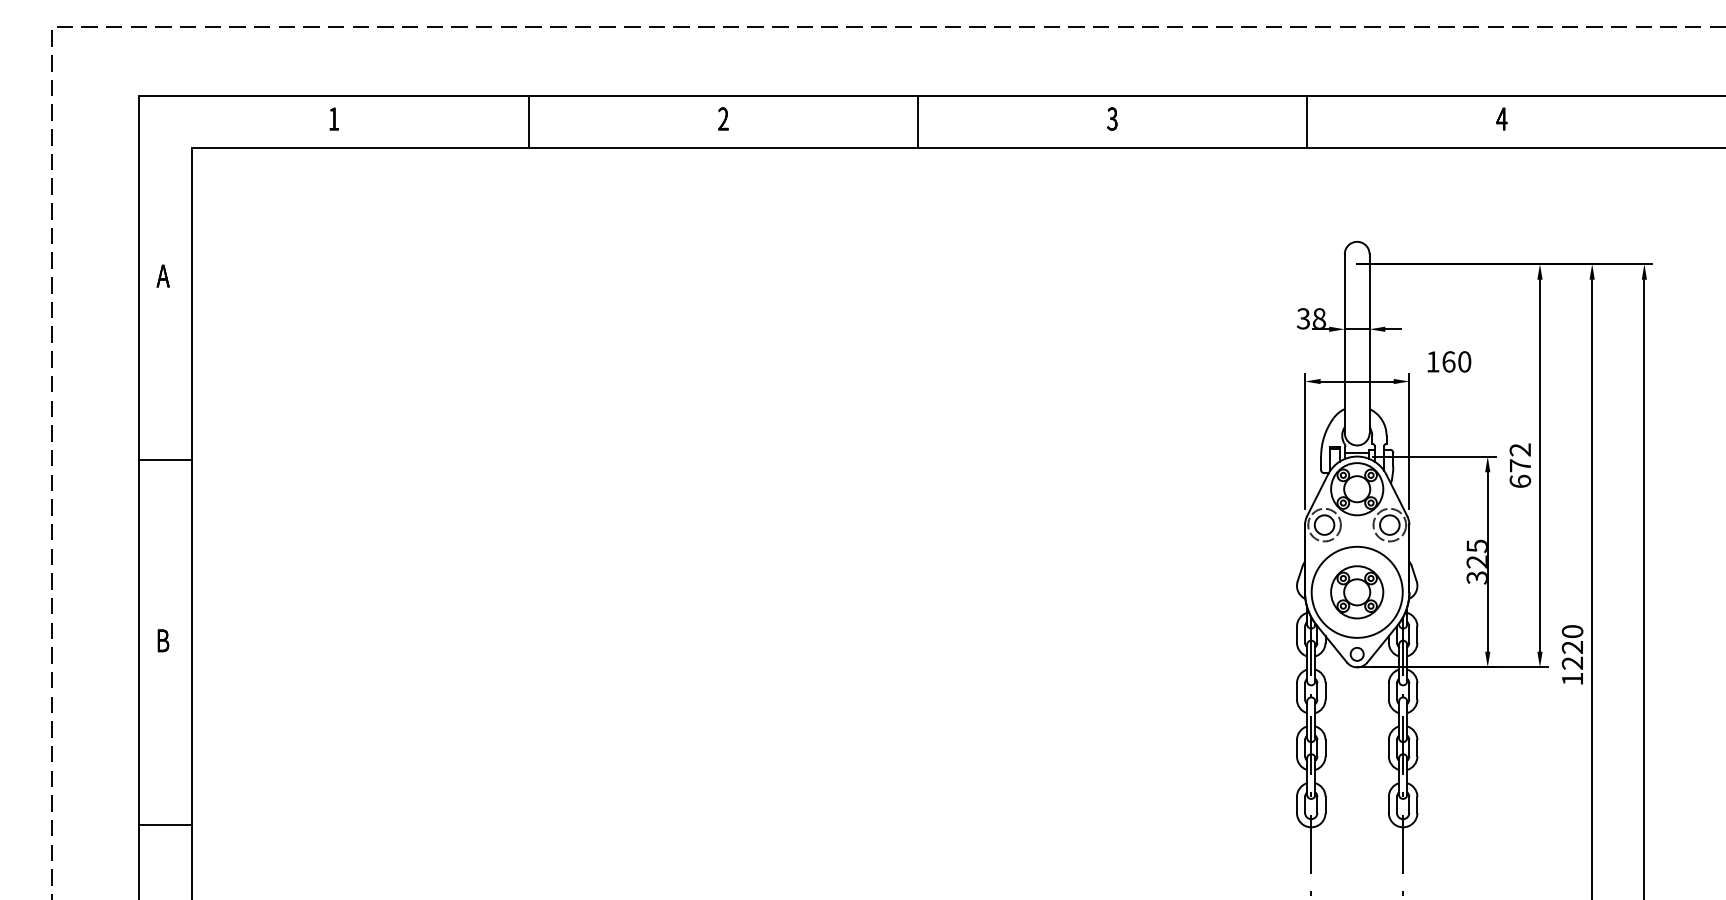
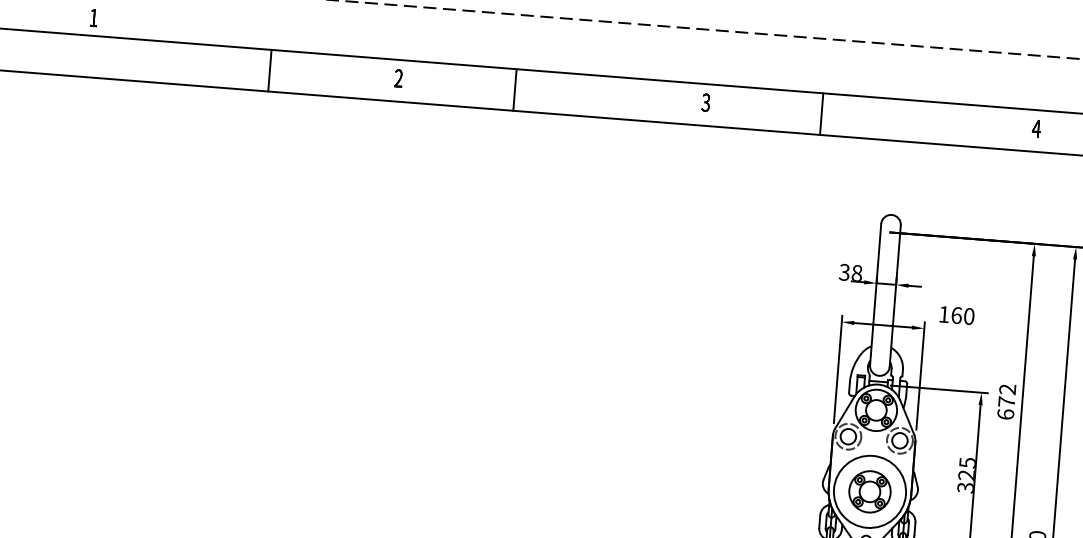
text: (333, 118) -> (93, 17), moved
text: (1501, 118) -> (1036, 128), moved
line: (528, 121) -> (269, 70), moved
line: (917, 121) -> (514, 89), moved
line: (1307, 121) -> (822, 113), moved

